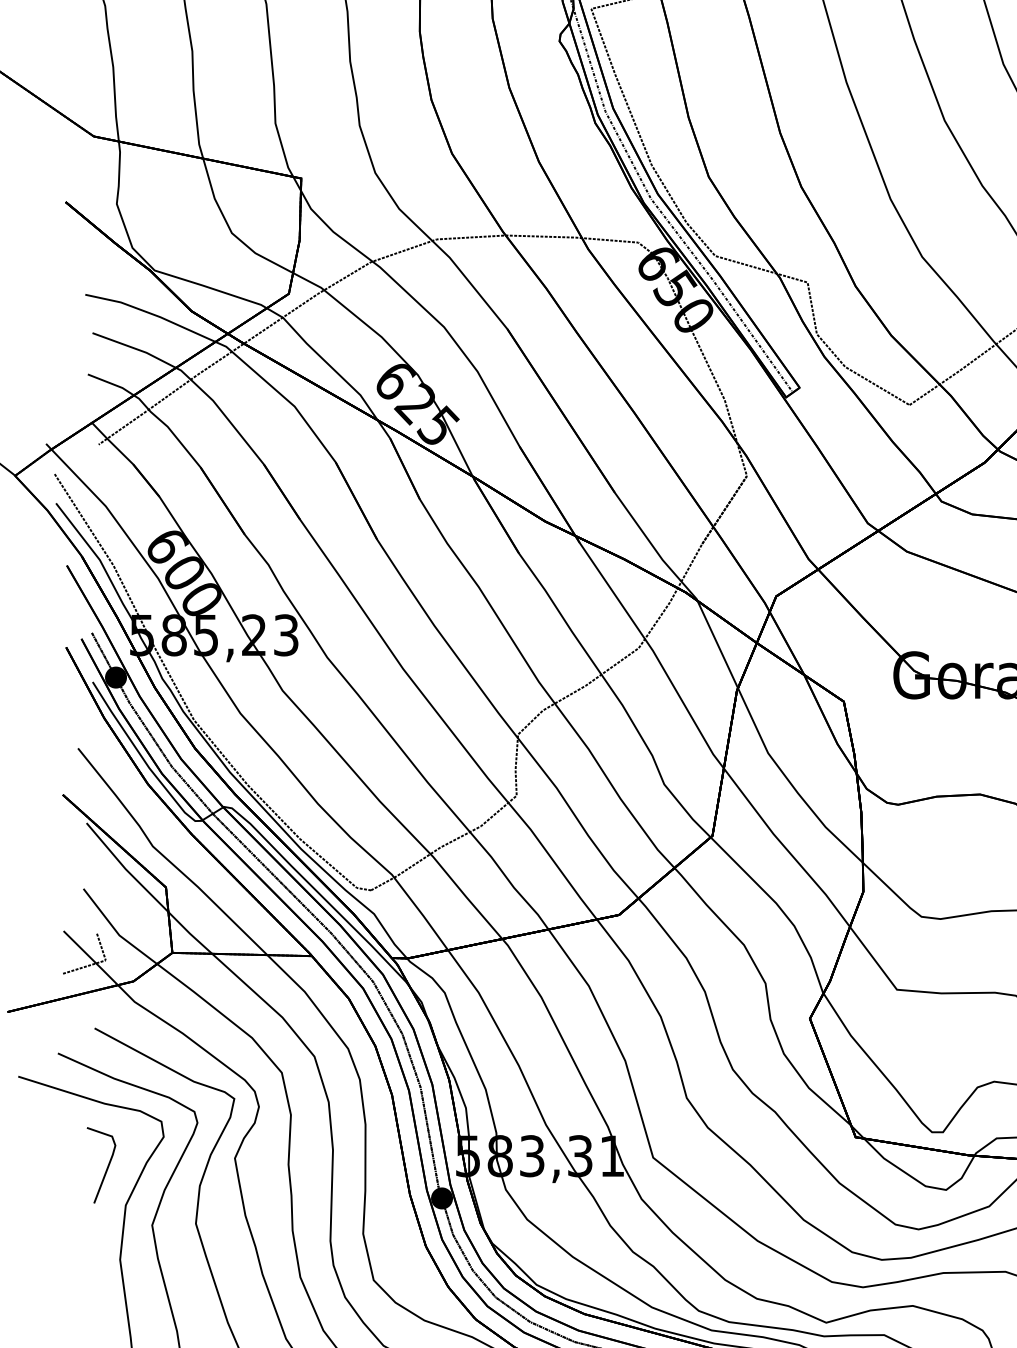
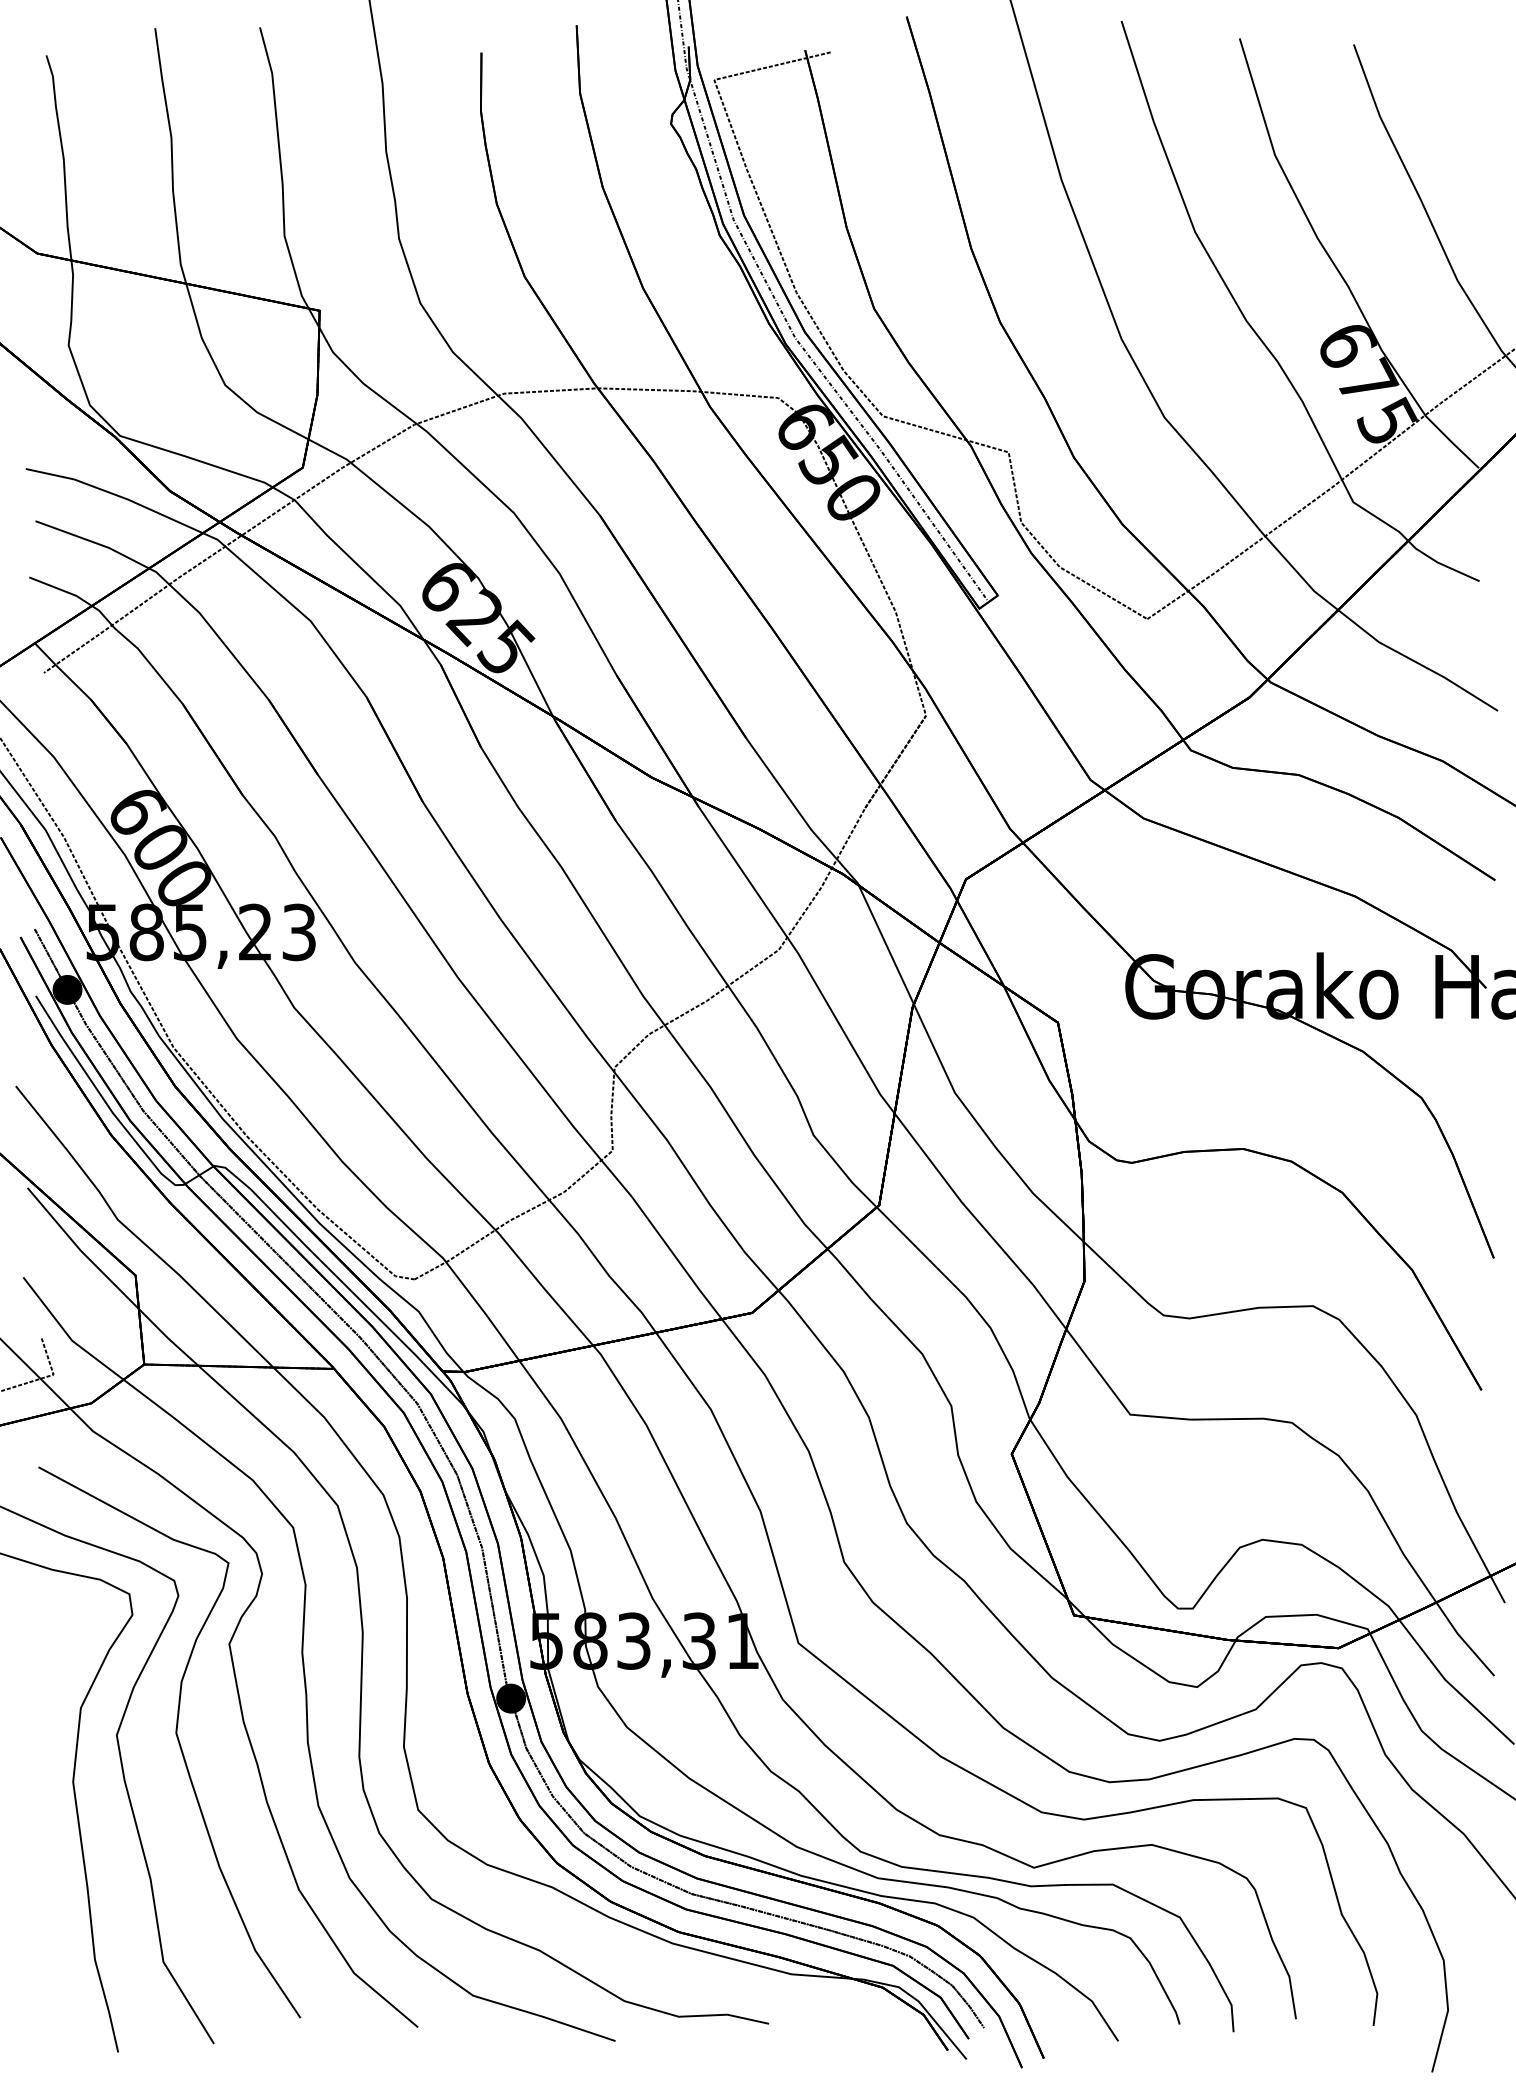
part: (107, 1167) -> (55, 1656), removed

